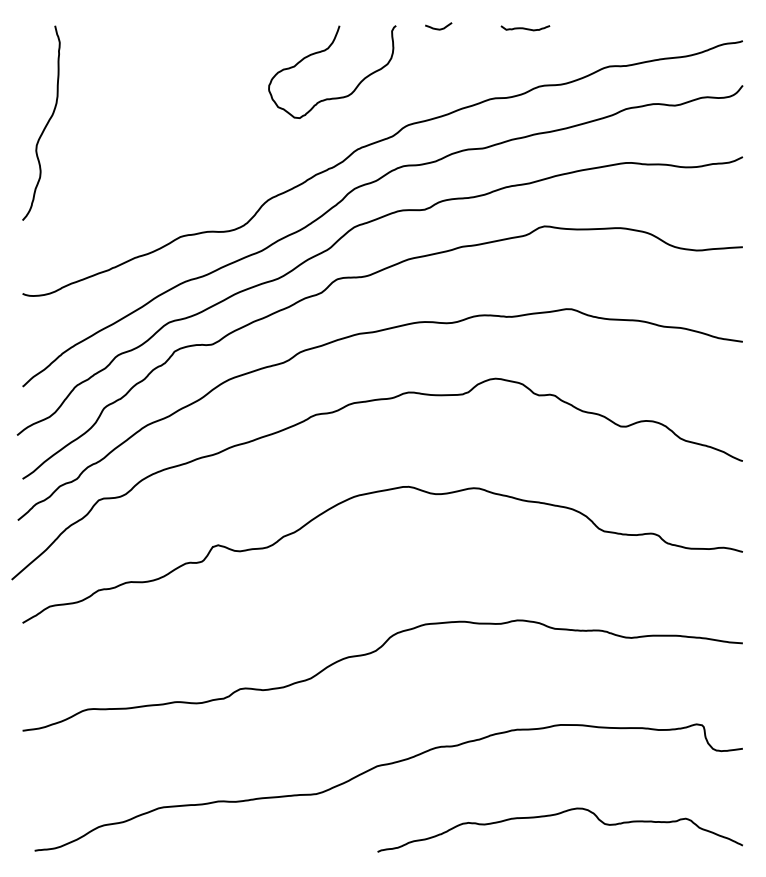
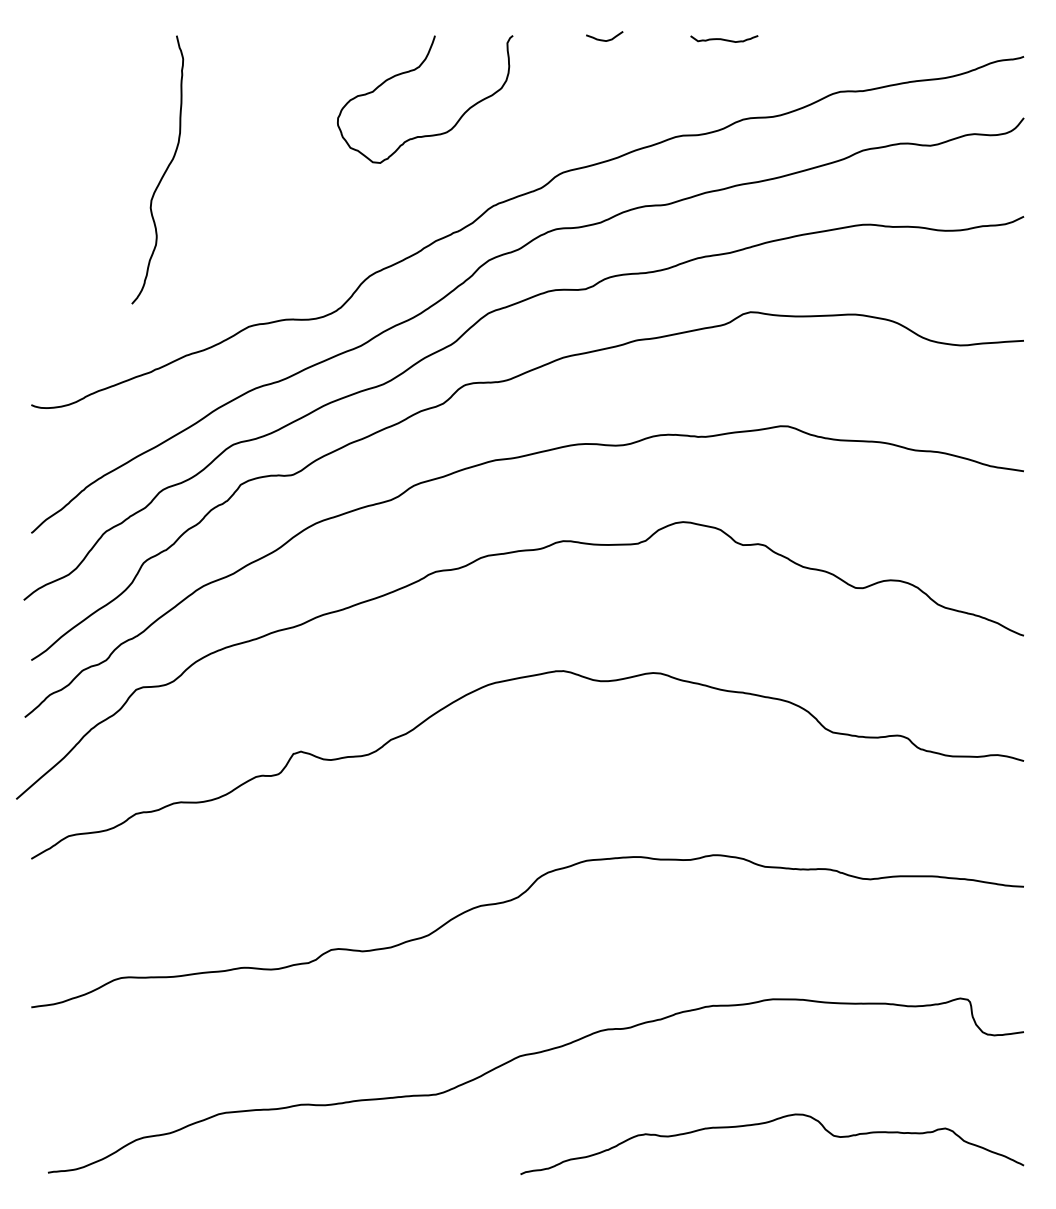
curve: (325, 51) -> (415, 71), moved
curve: (45, 125) -> (163, 173), moved

